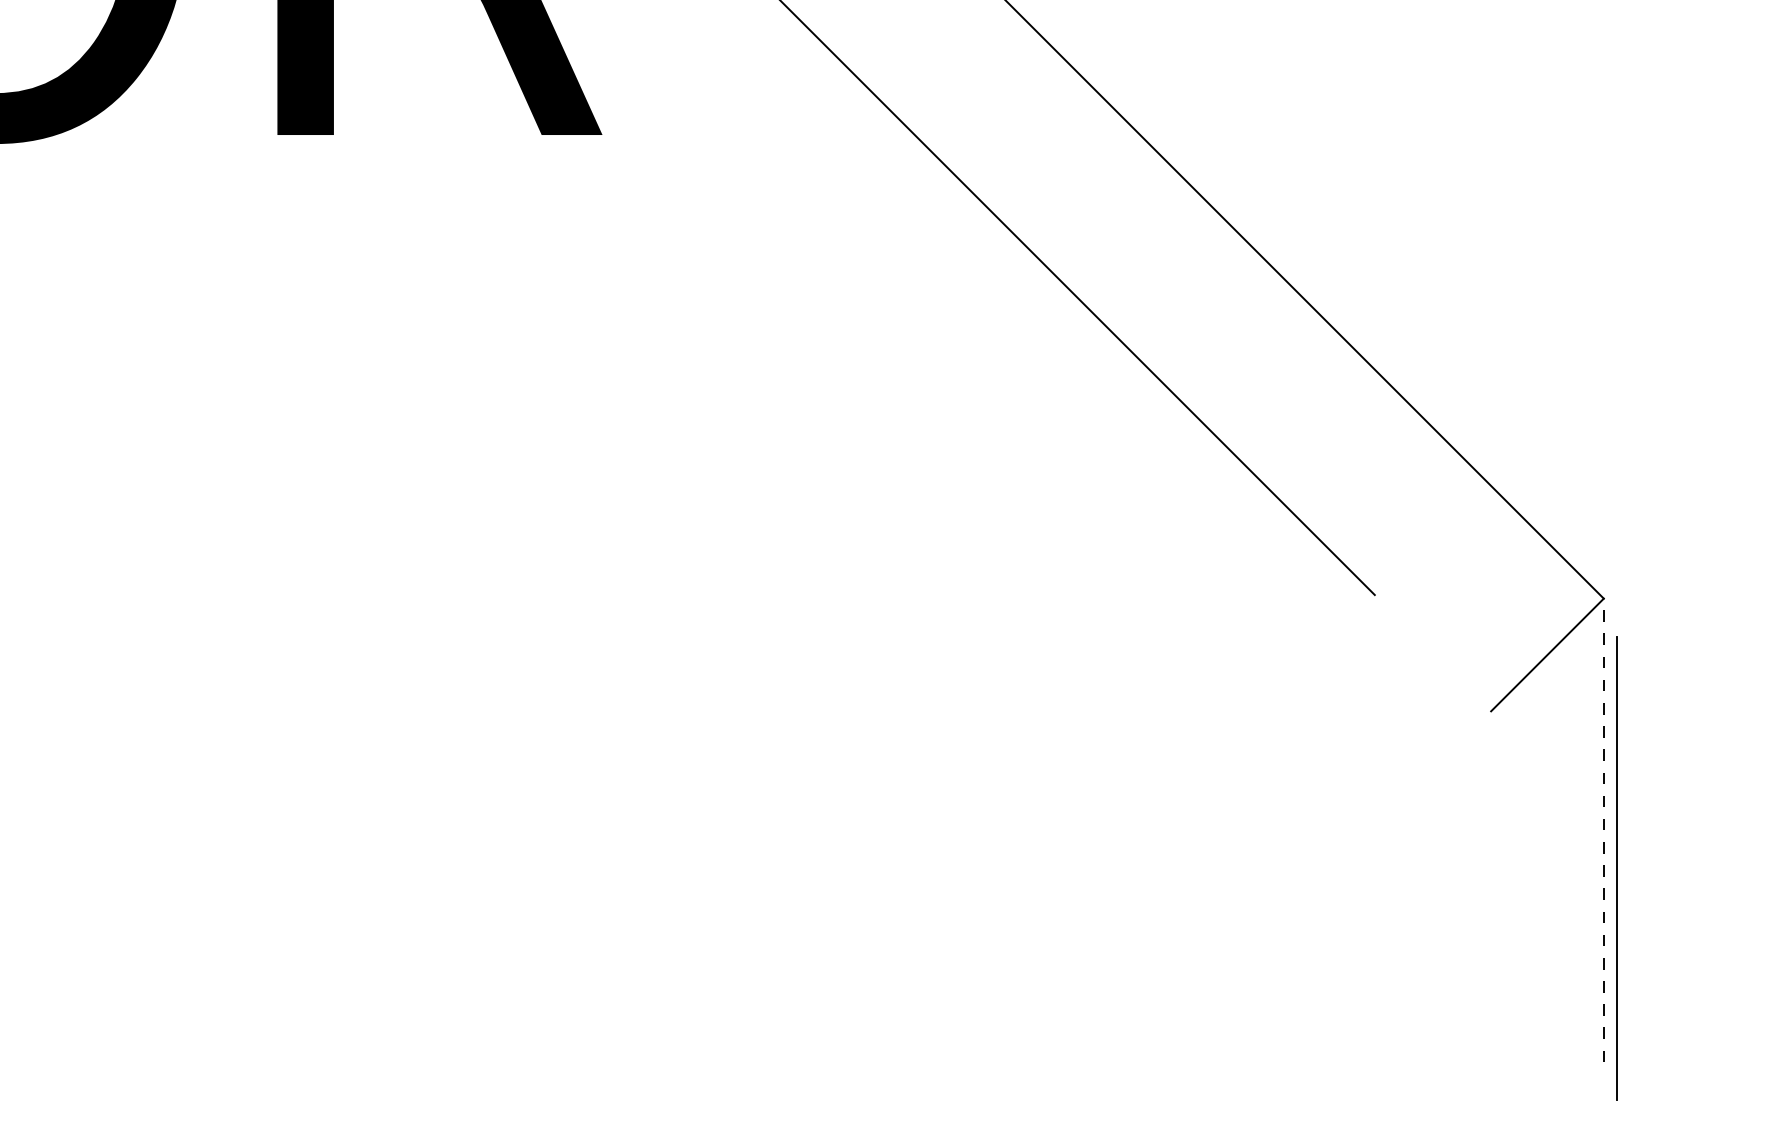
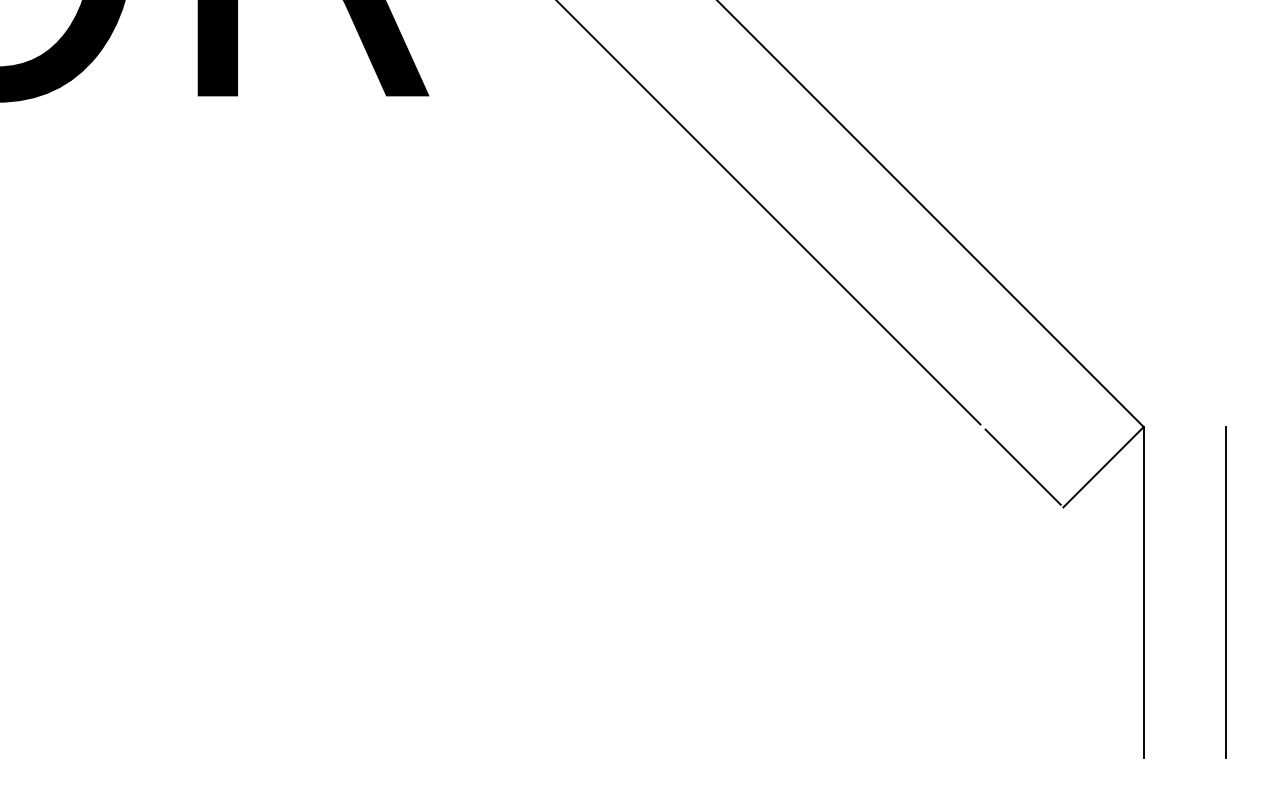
line: (1434, 654) -> (1022, 466), added
line: (1603, 830) -> (1143, 592), dashed -> solid
line: (1616, 868) -> (1226, 592), moved

